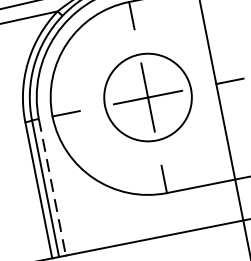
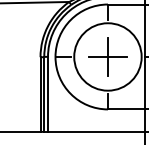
circle: (147, 96) -> (107, 56), size x1.43
line: (53, 187) -> (48, 94), dashed -> solid

